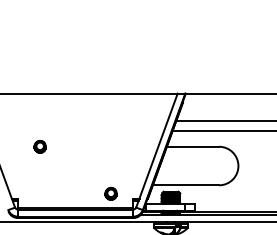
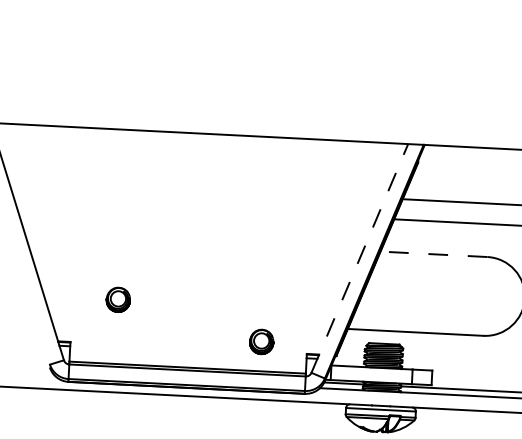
part: (39, 146) -> (117, 299), moved
line: (192, 146) -> (432, 253), solid -> dashed
line: (156, 150) -> (358, 258), solid -> dashed

